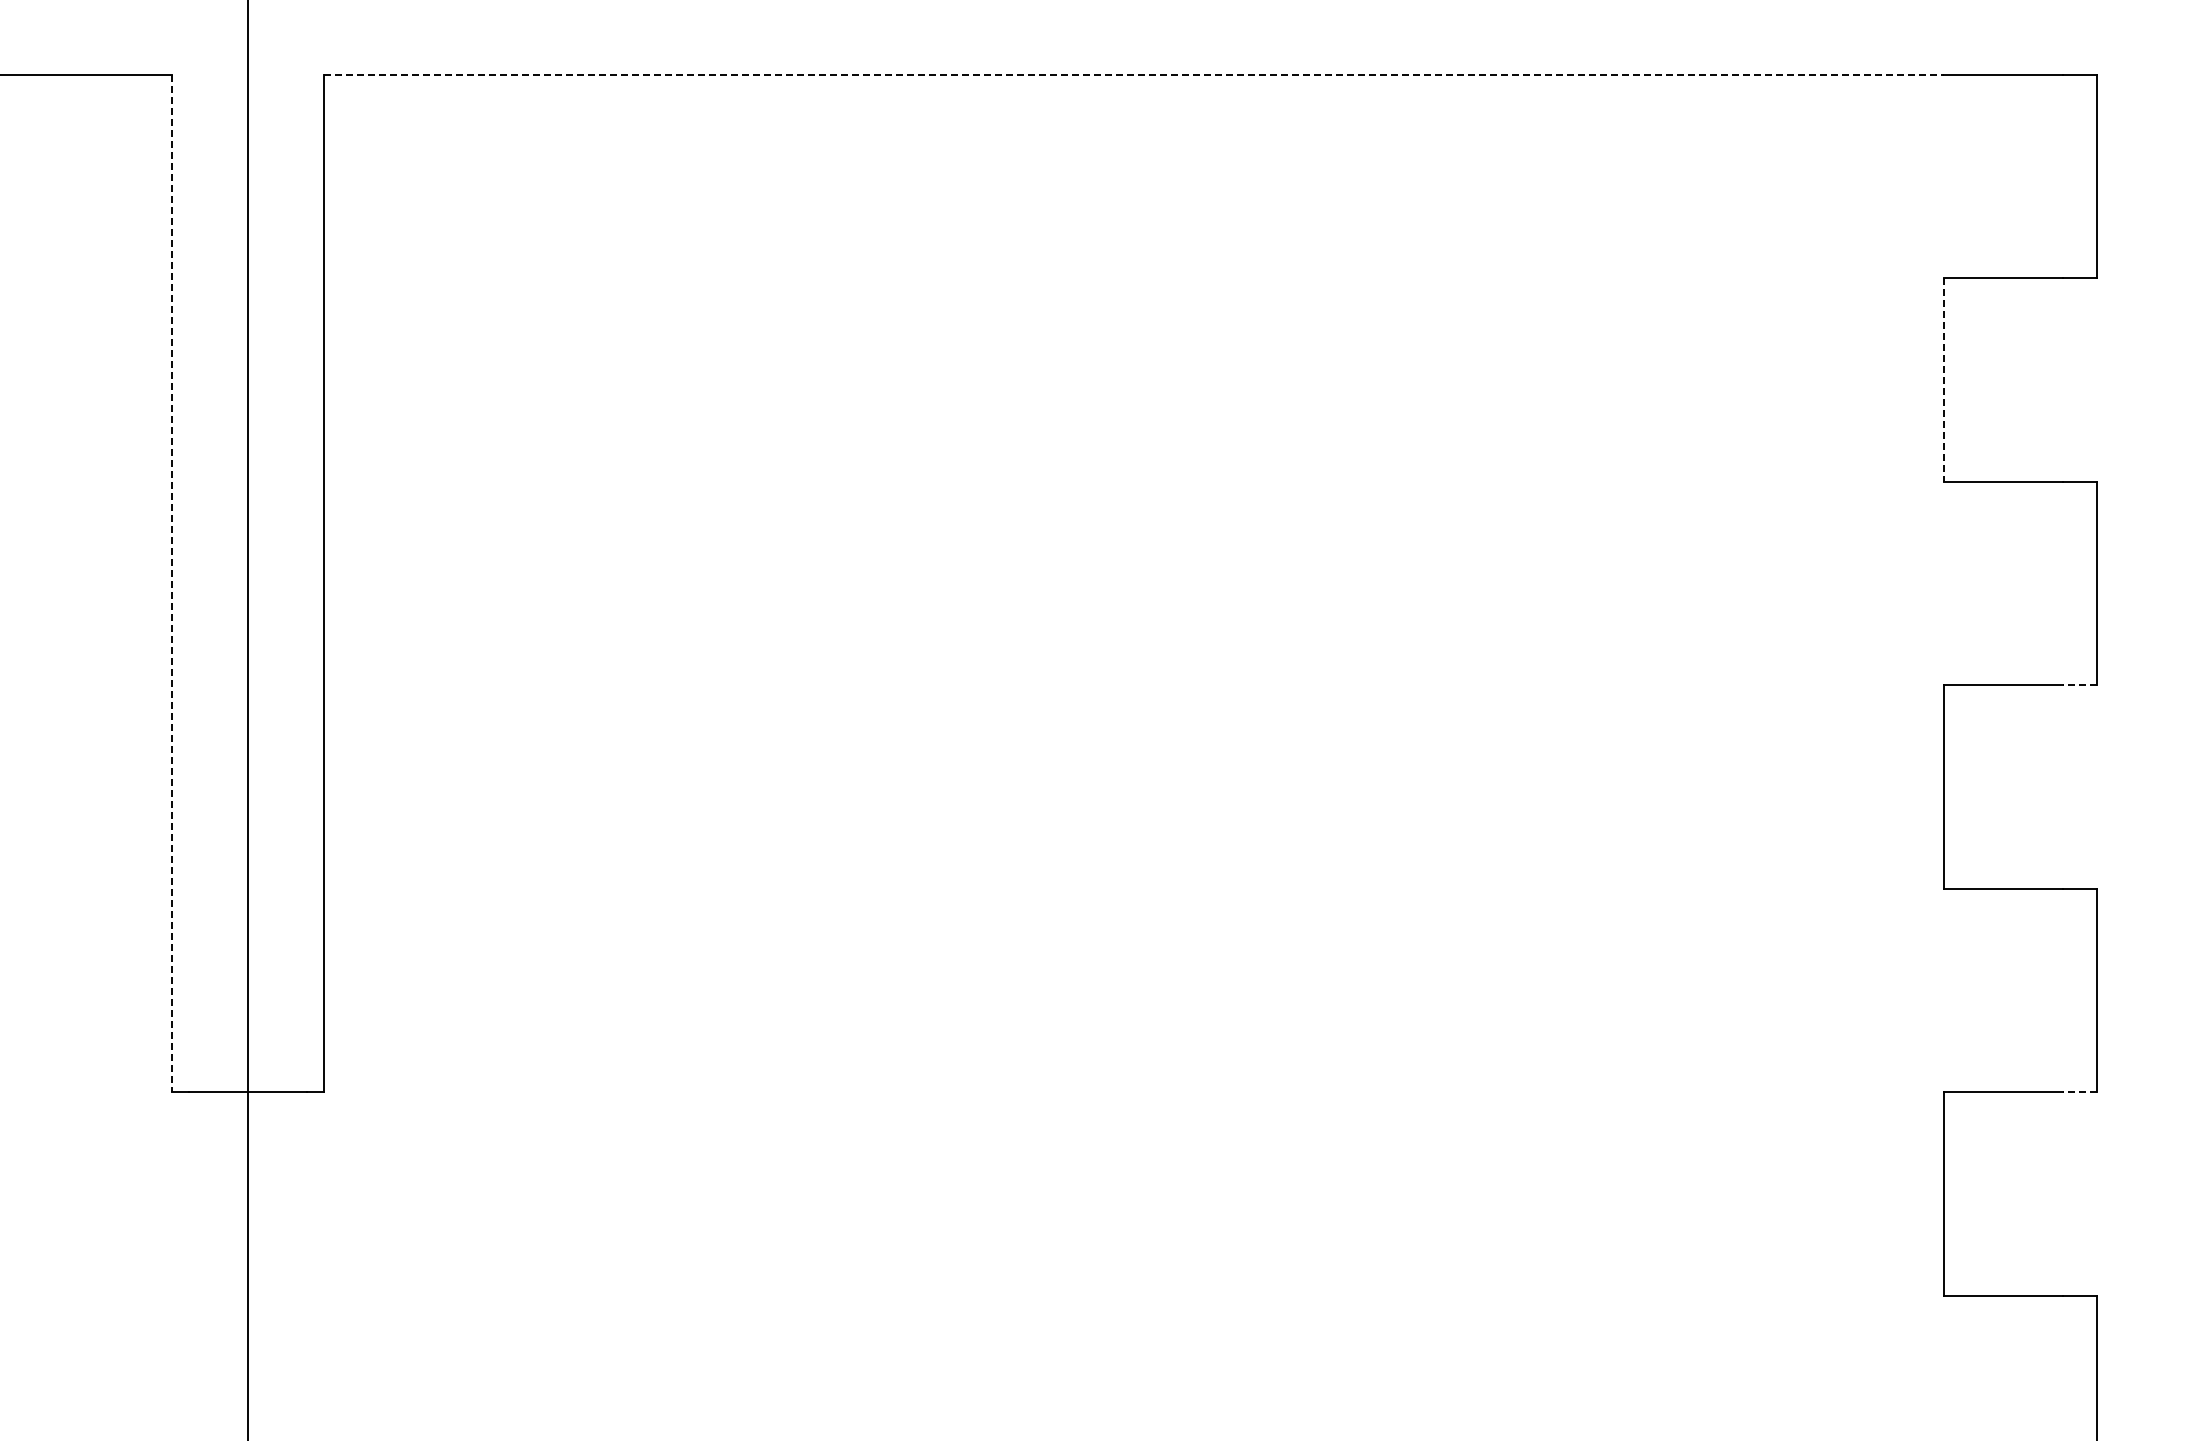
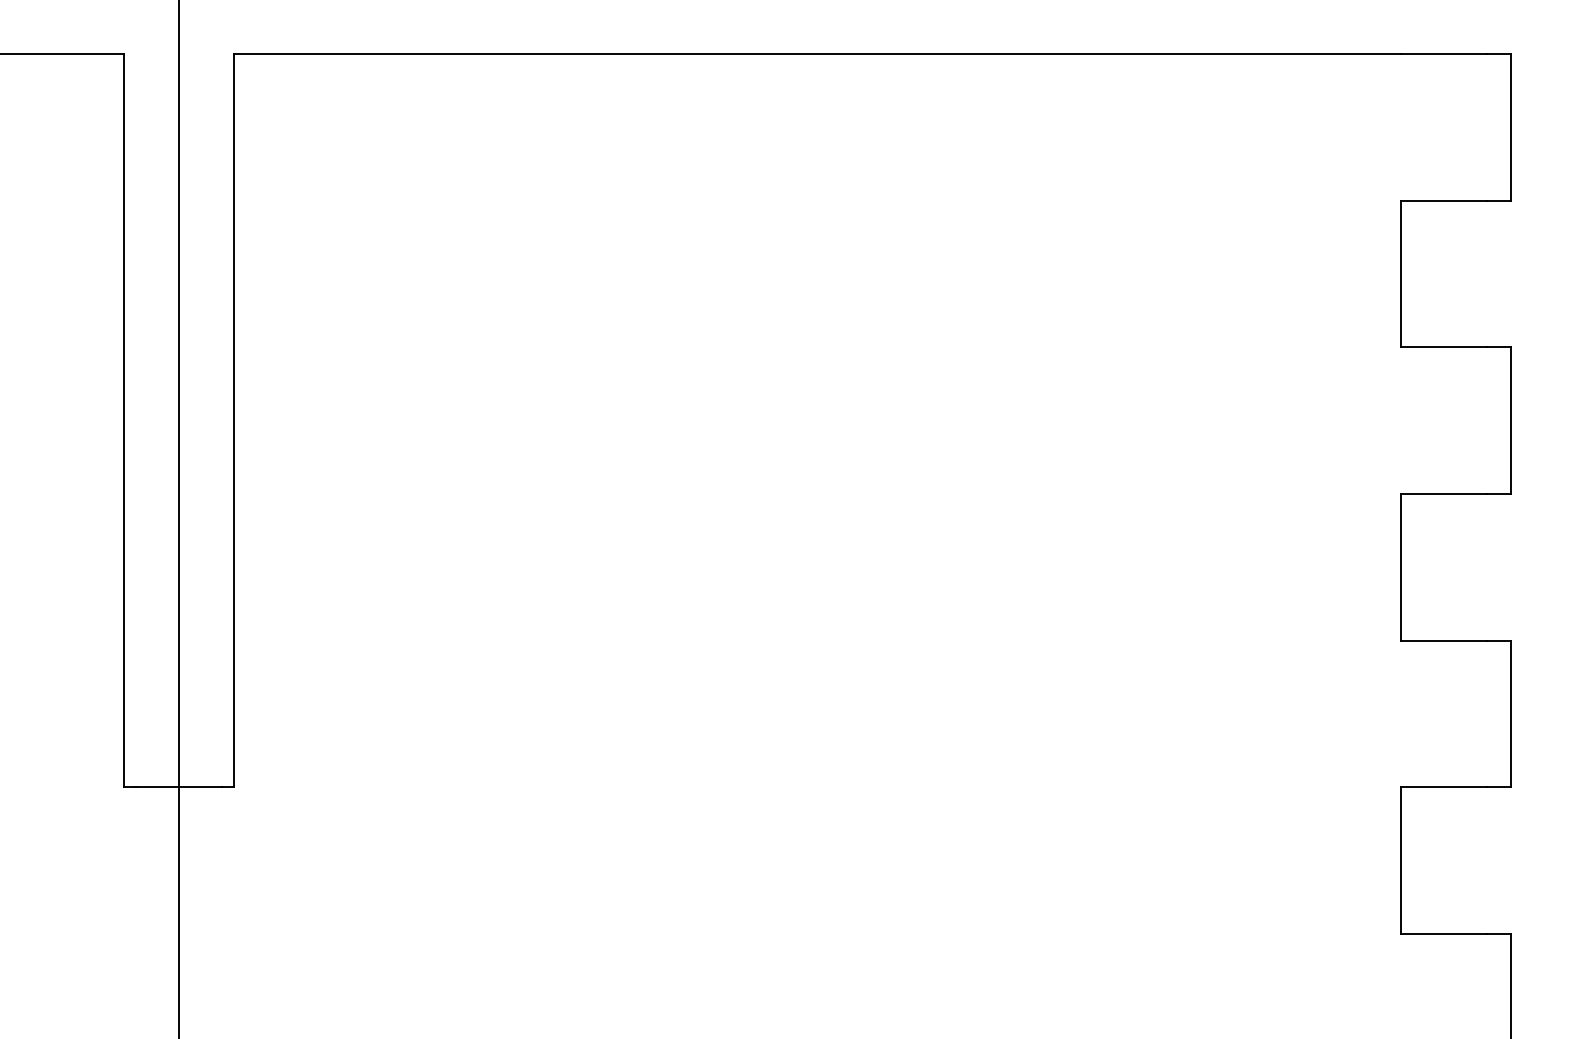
line: (1134, 74) -> (817, 53), dashed -> solid
line: (1943, 379) -> (1400, 273), dashed -> solid
line: (171, 583) -> (123, 420), dashed -> solid
line: (2079, 685) -> (1498, 494), dashed -> solid
line: (2079, 1092) -> (1498, 787), dashed -> solid

